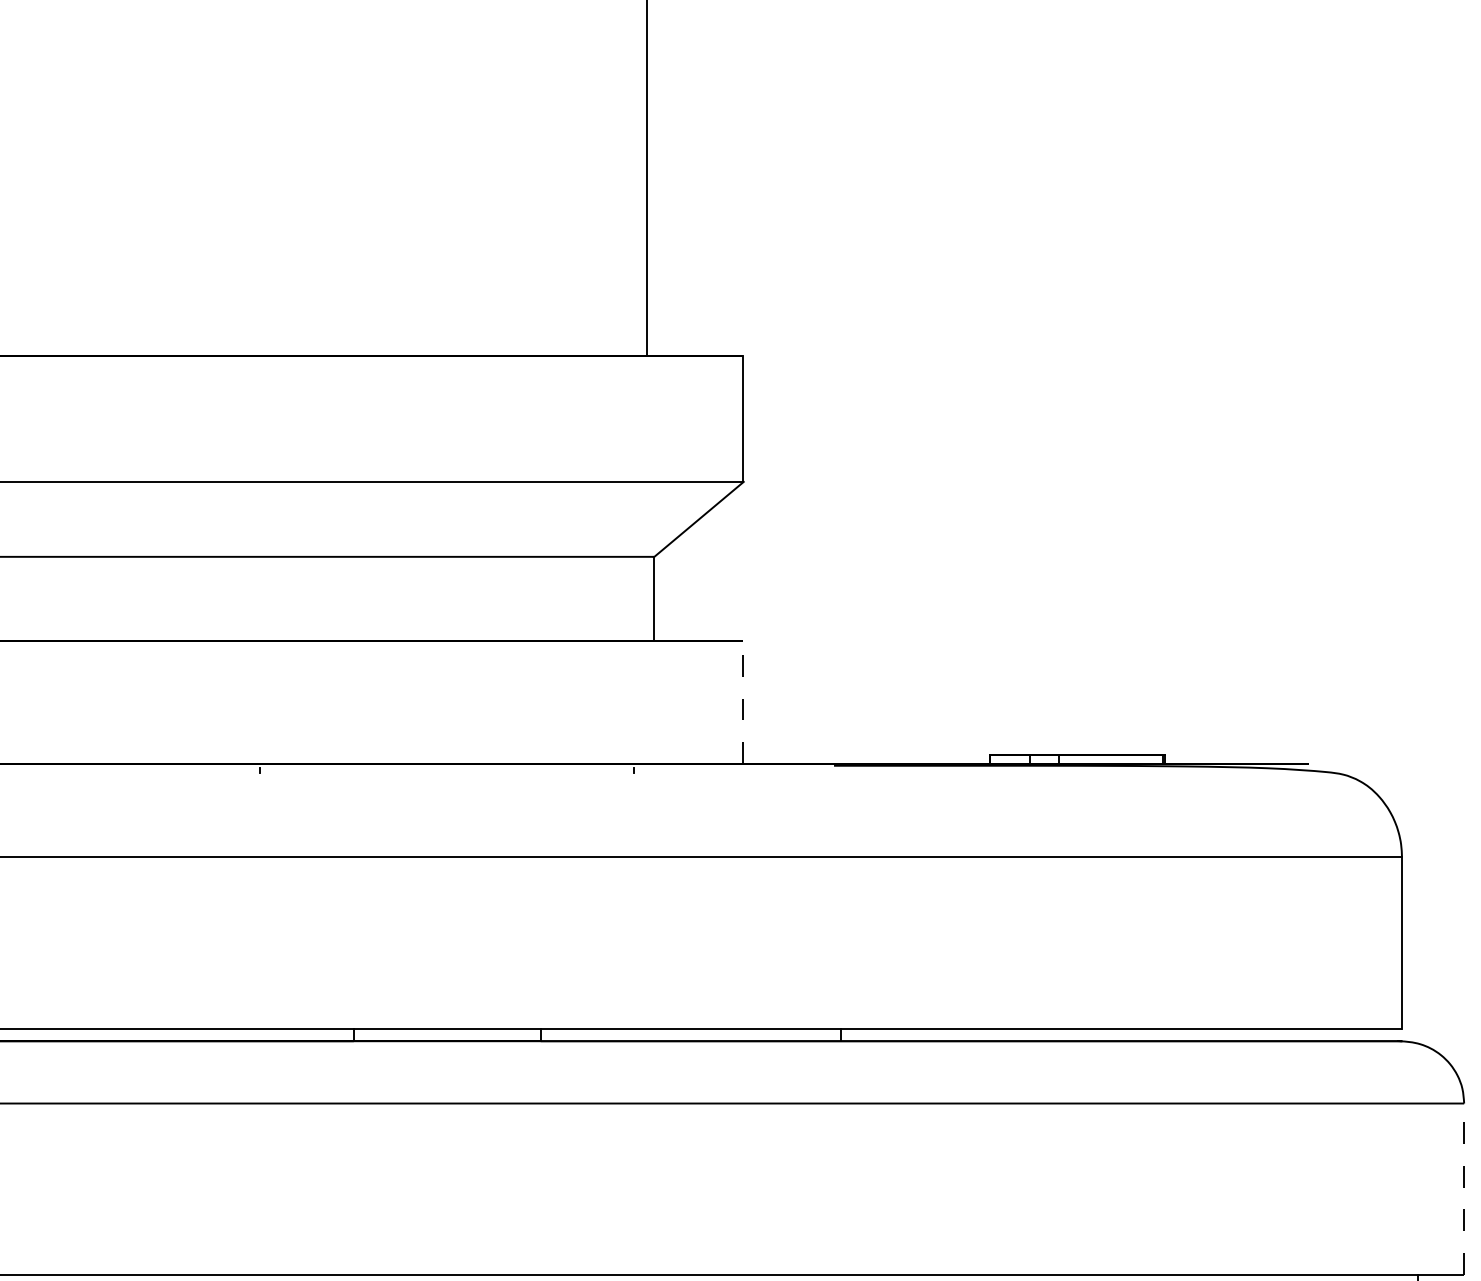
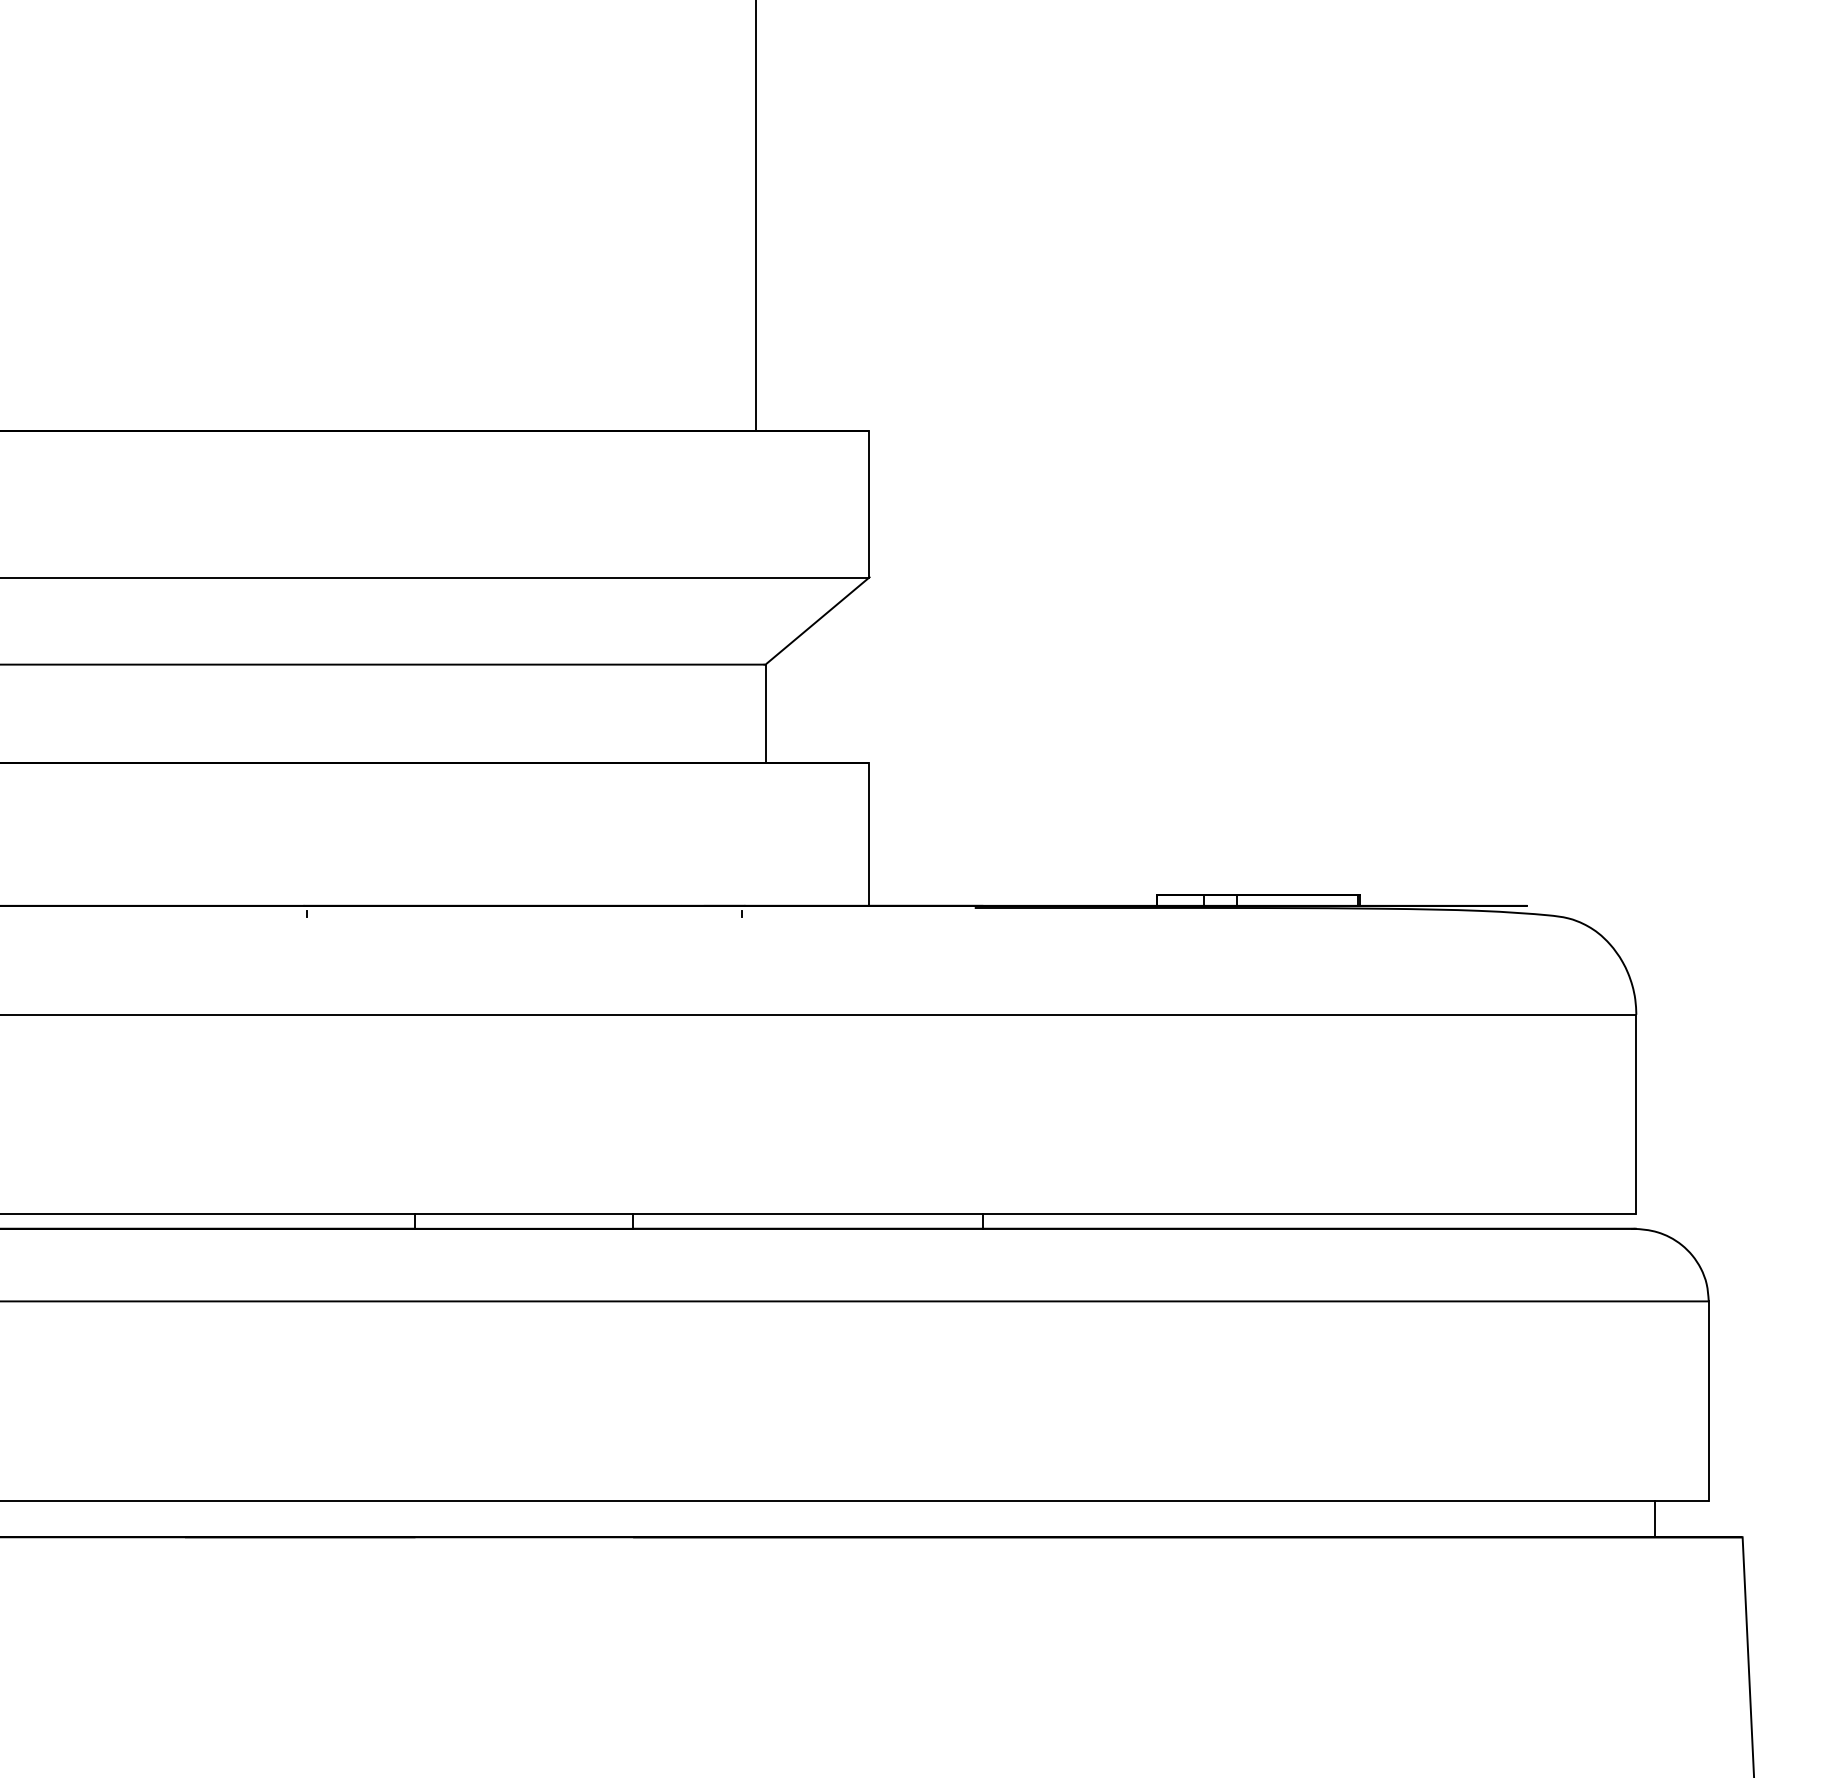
line: (742, 702) -> (868, 834), dashed -> solid
line: (1463, 1189) -> (1708, 1401), dashed -> solid

